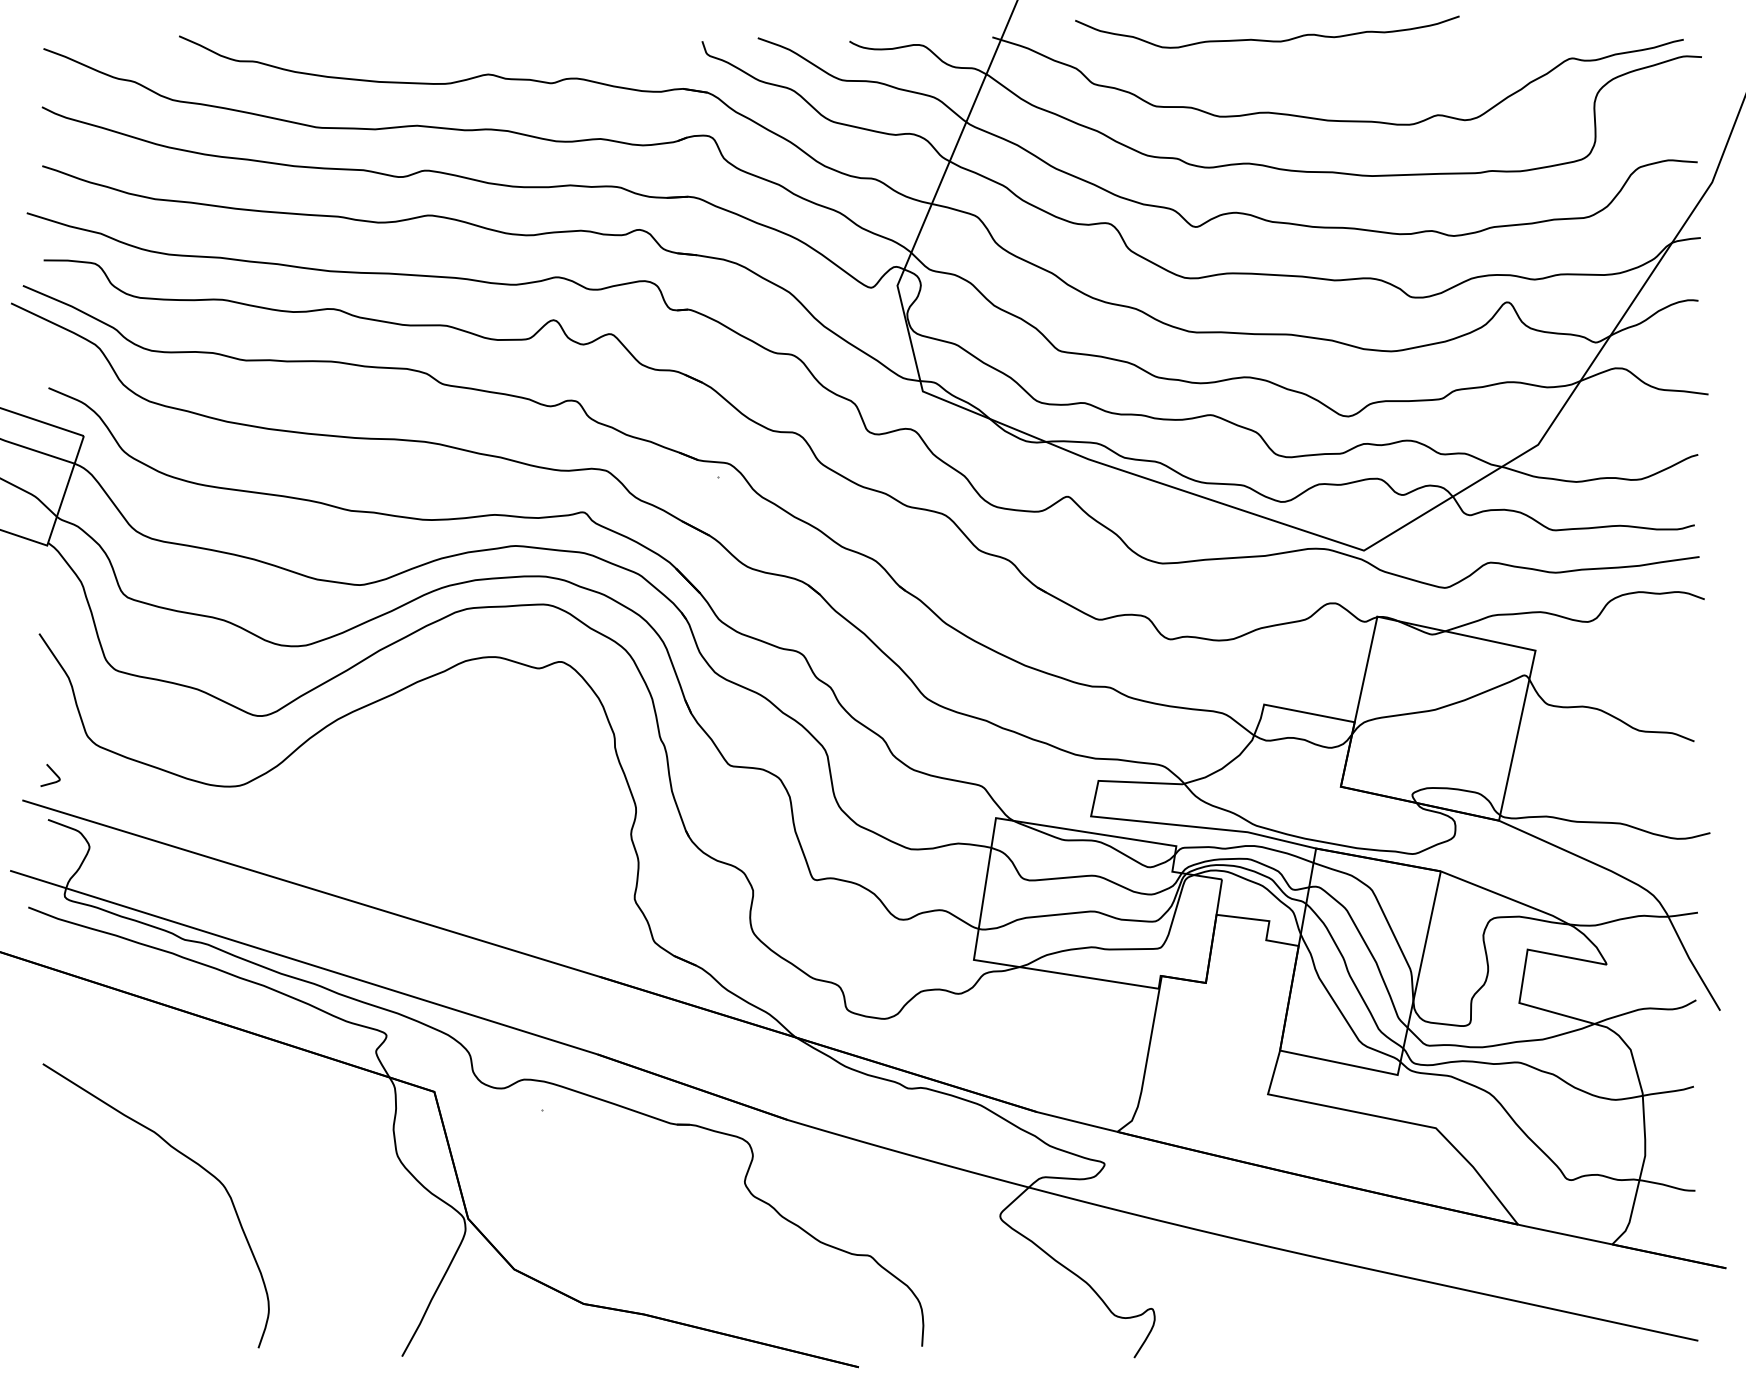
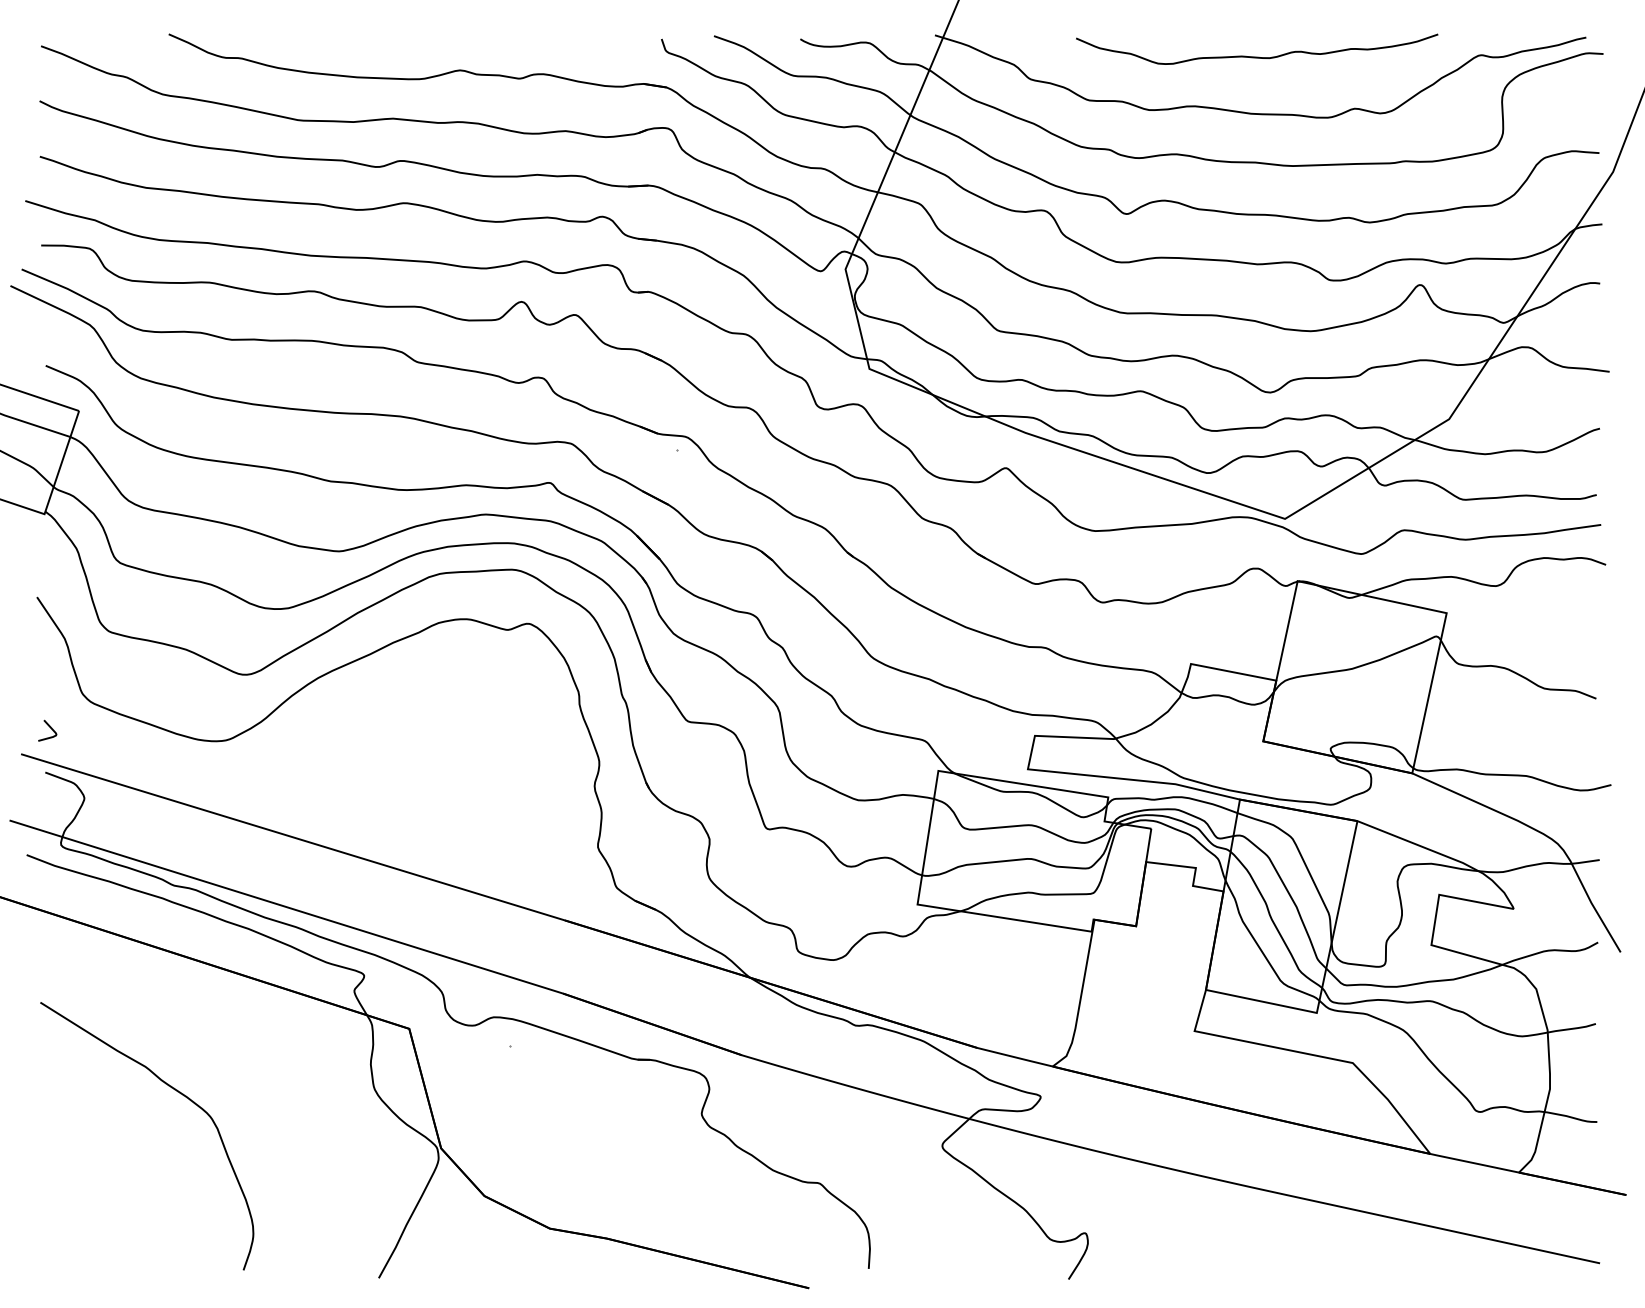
curve: (1264, 39) -> (1254, 56), moved

